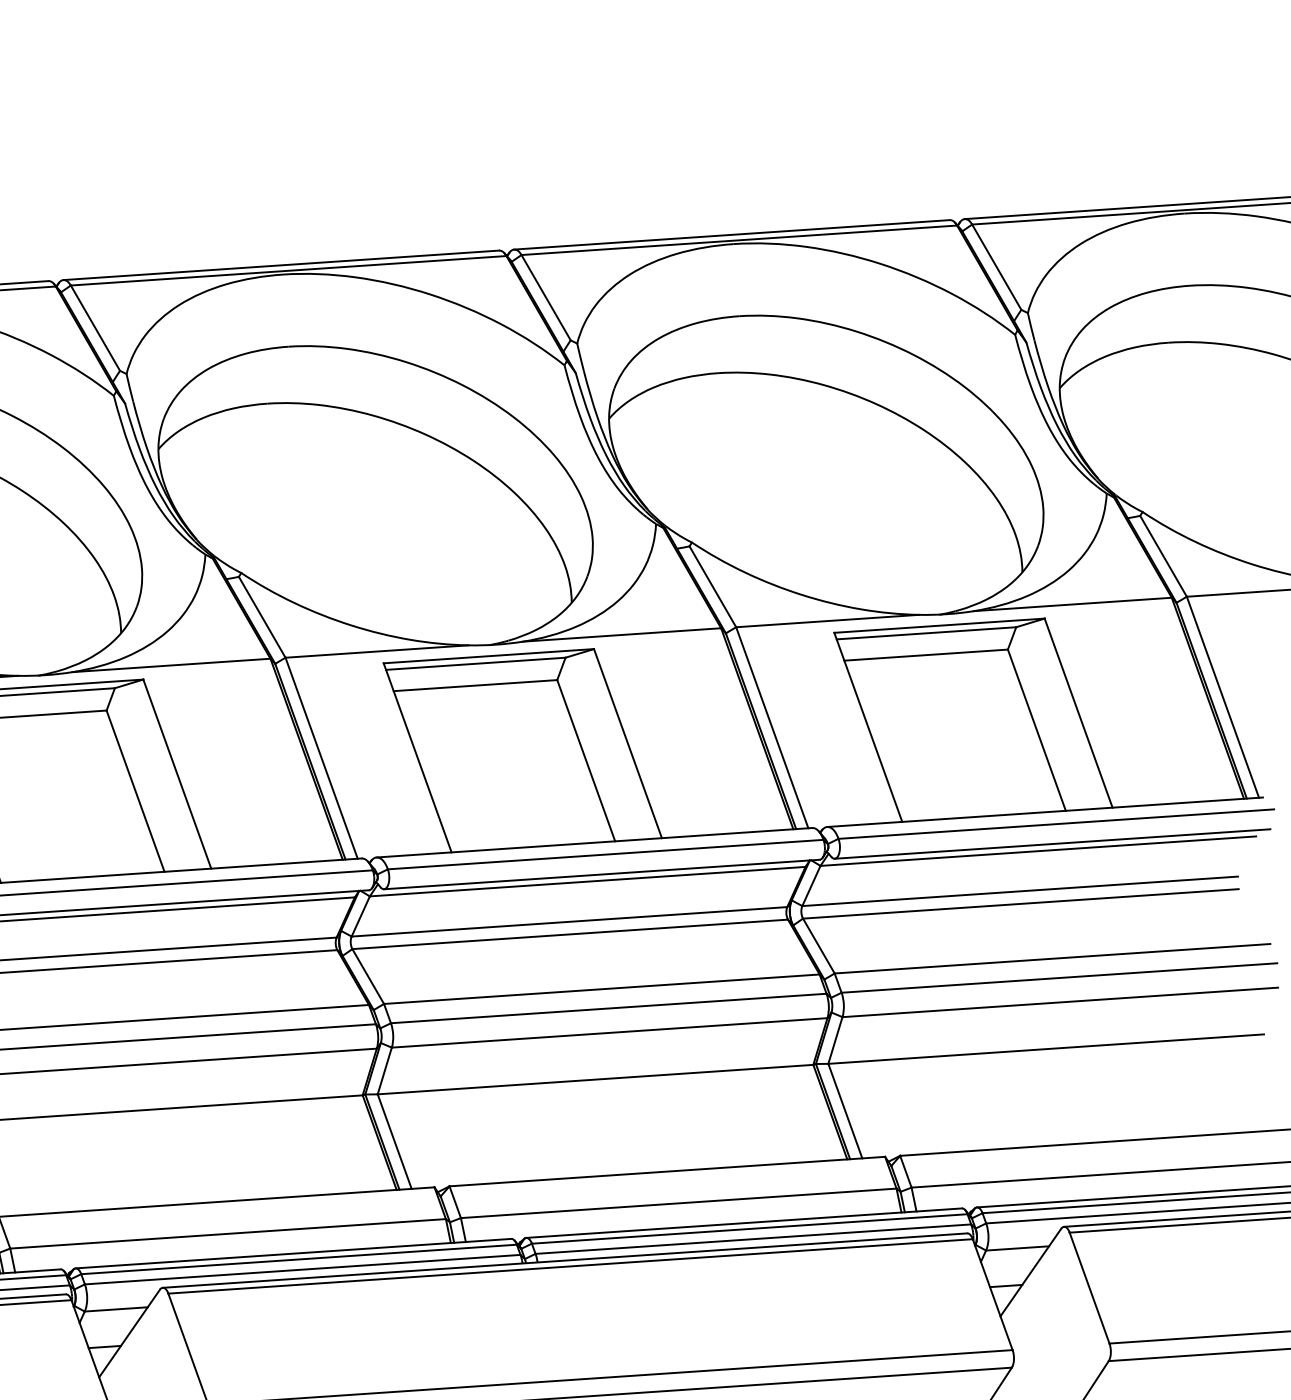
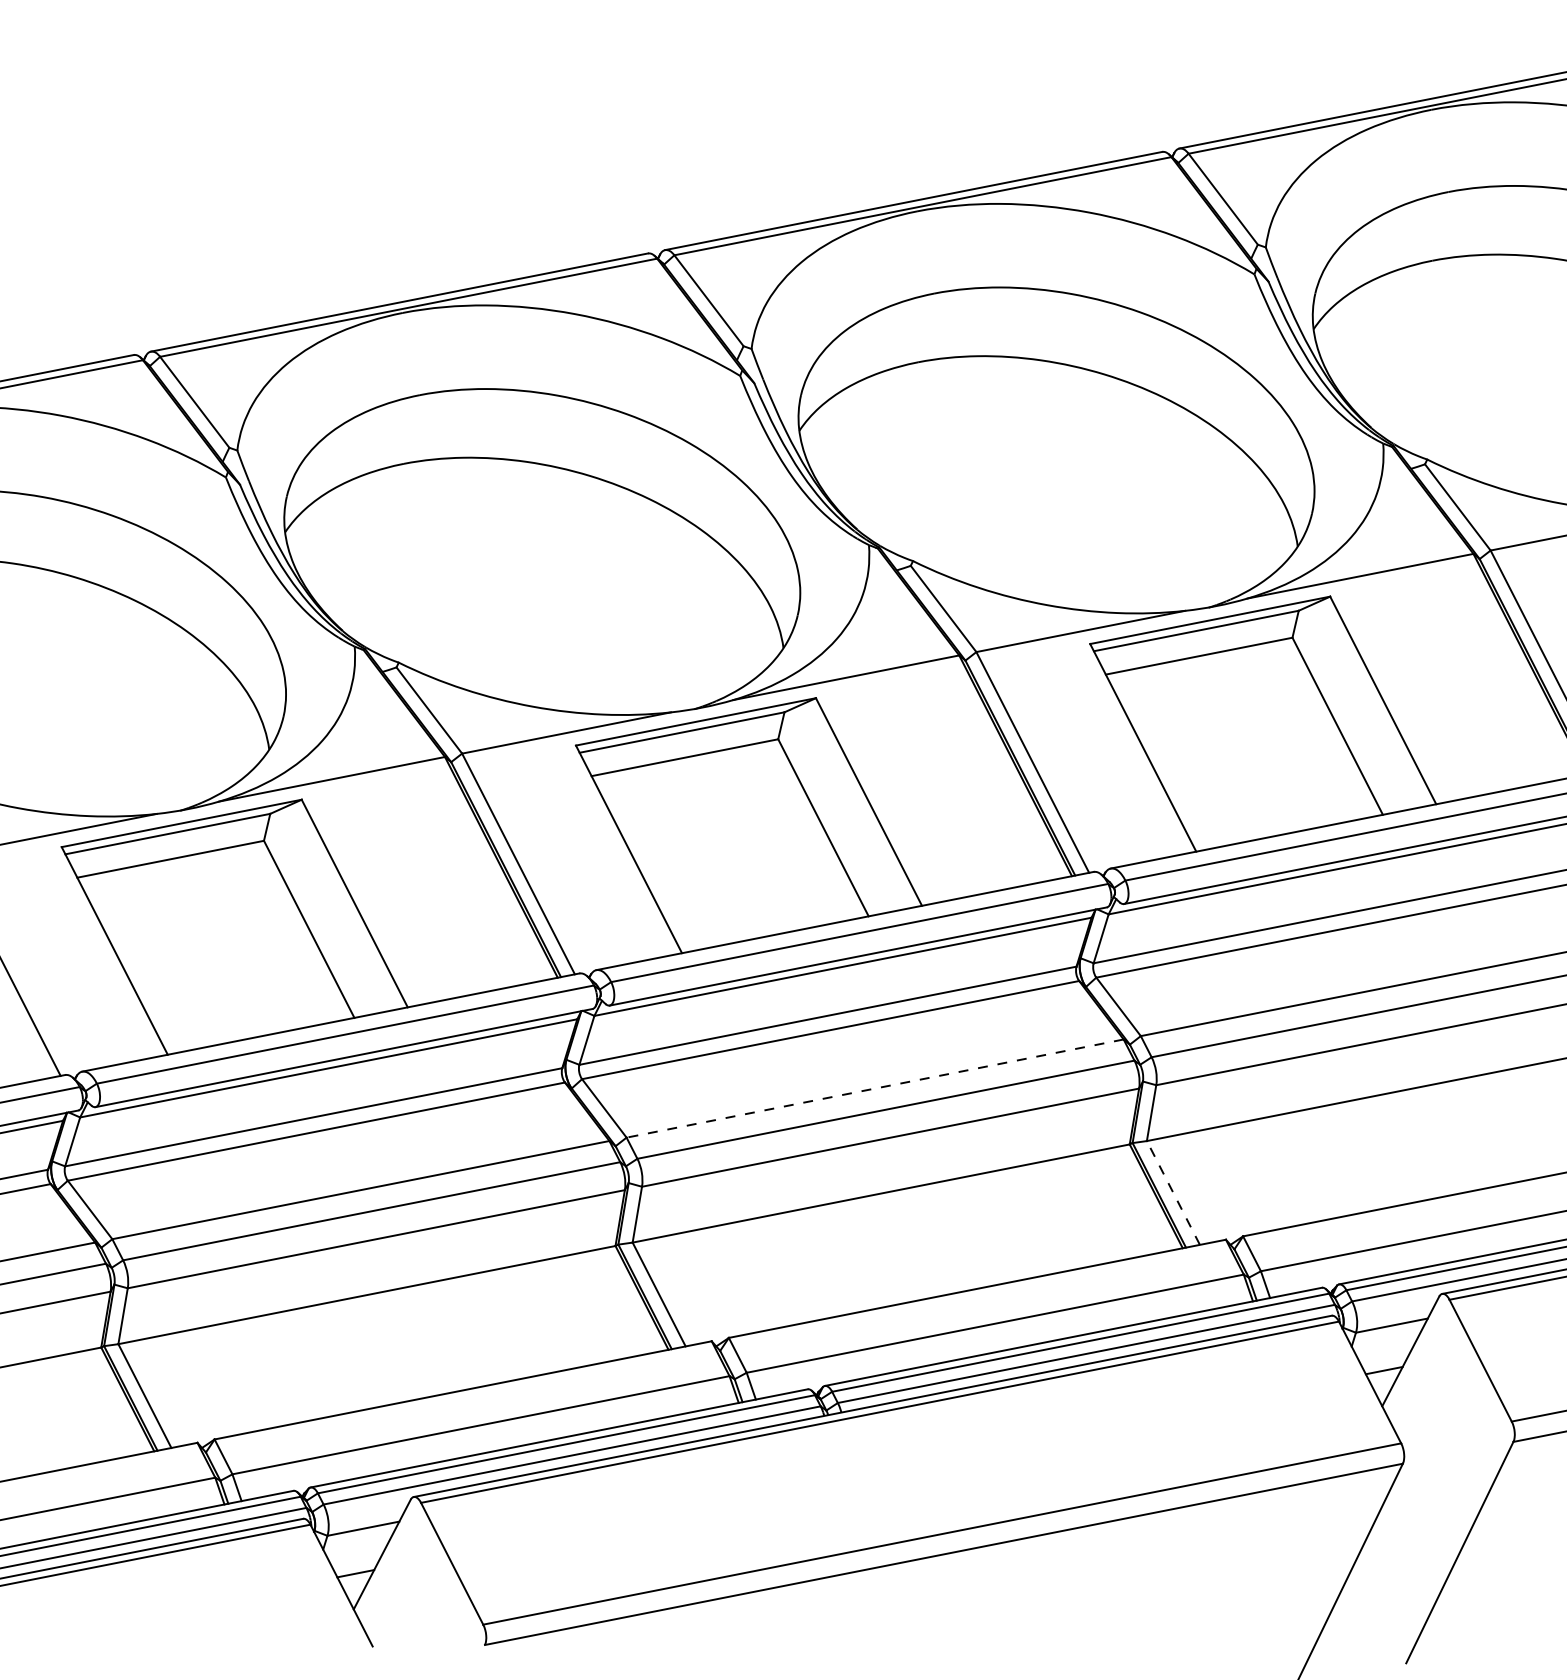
line: (601, 989) -> (874, 1088), solid -> dashed
line: (845, 1110) -> (1173, 1192), solid -> dashed

